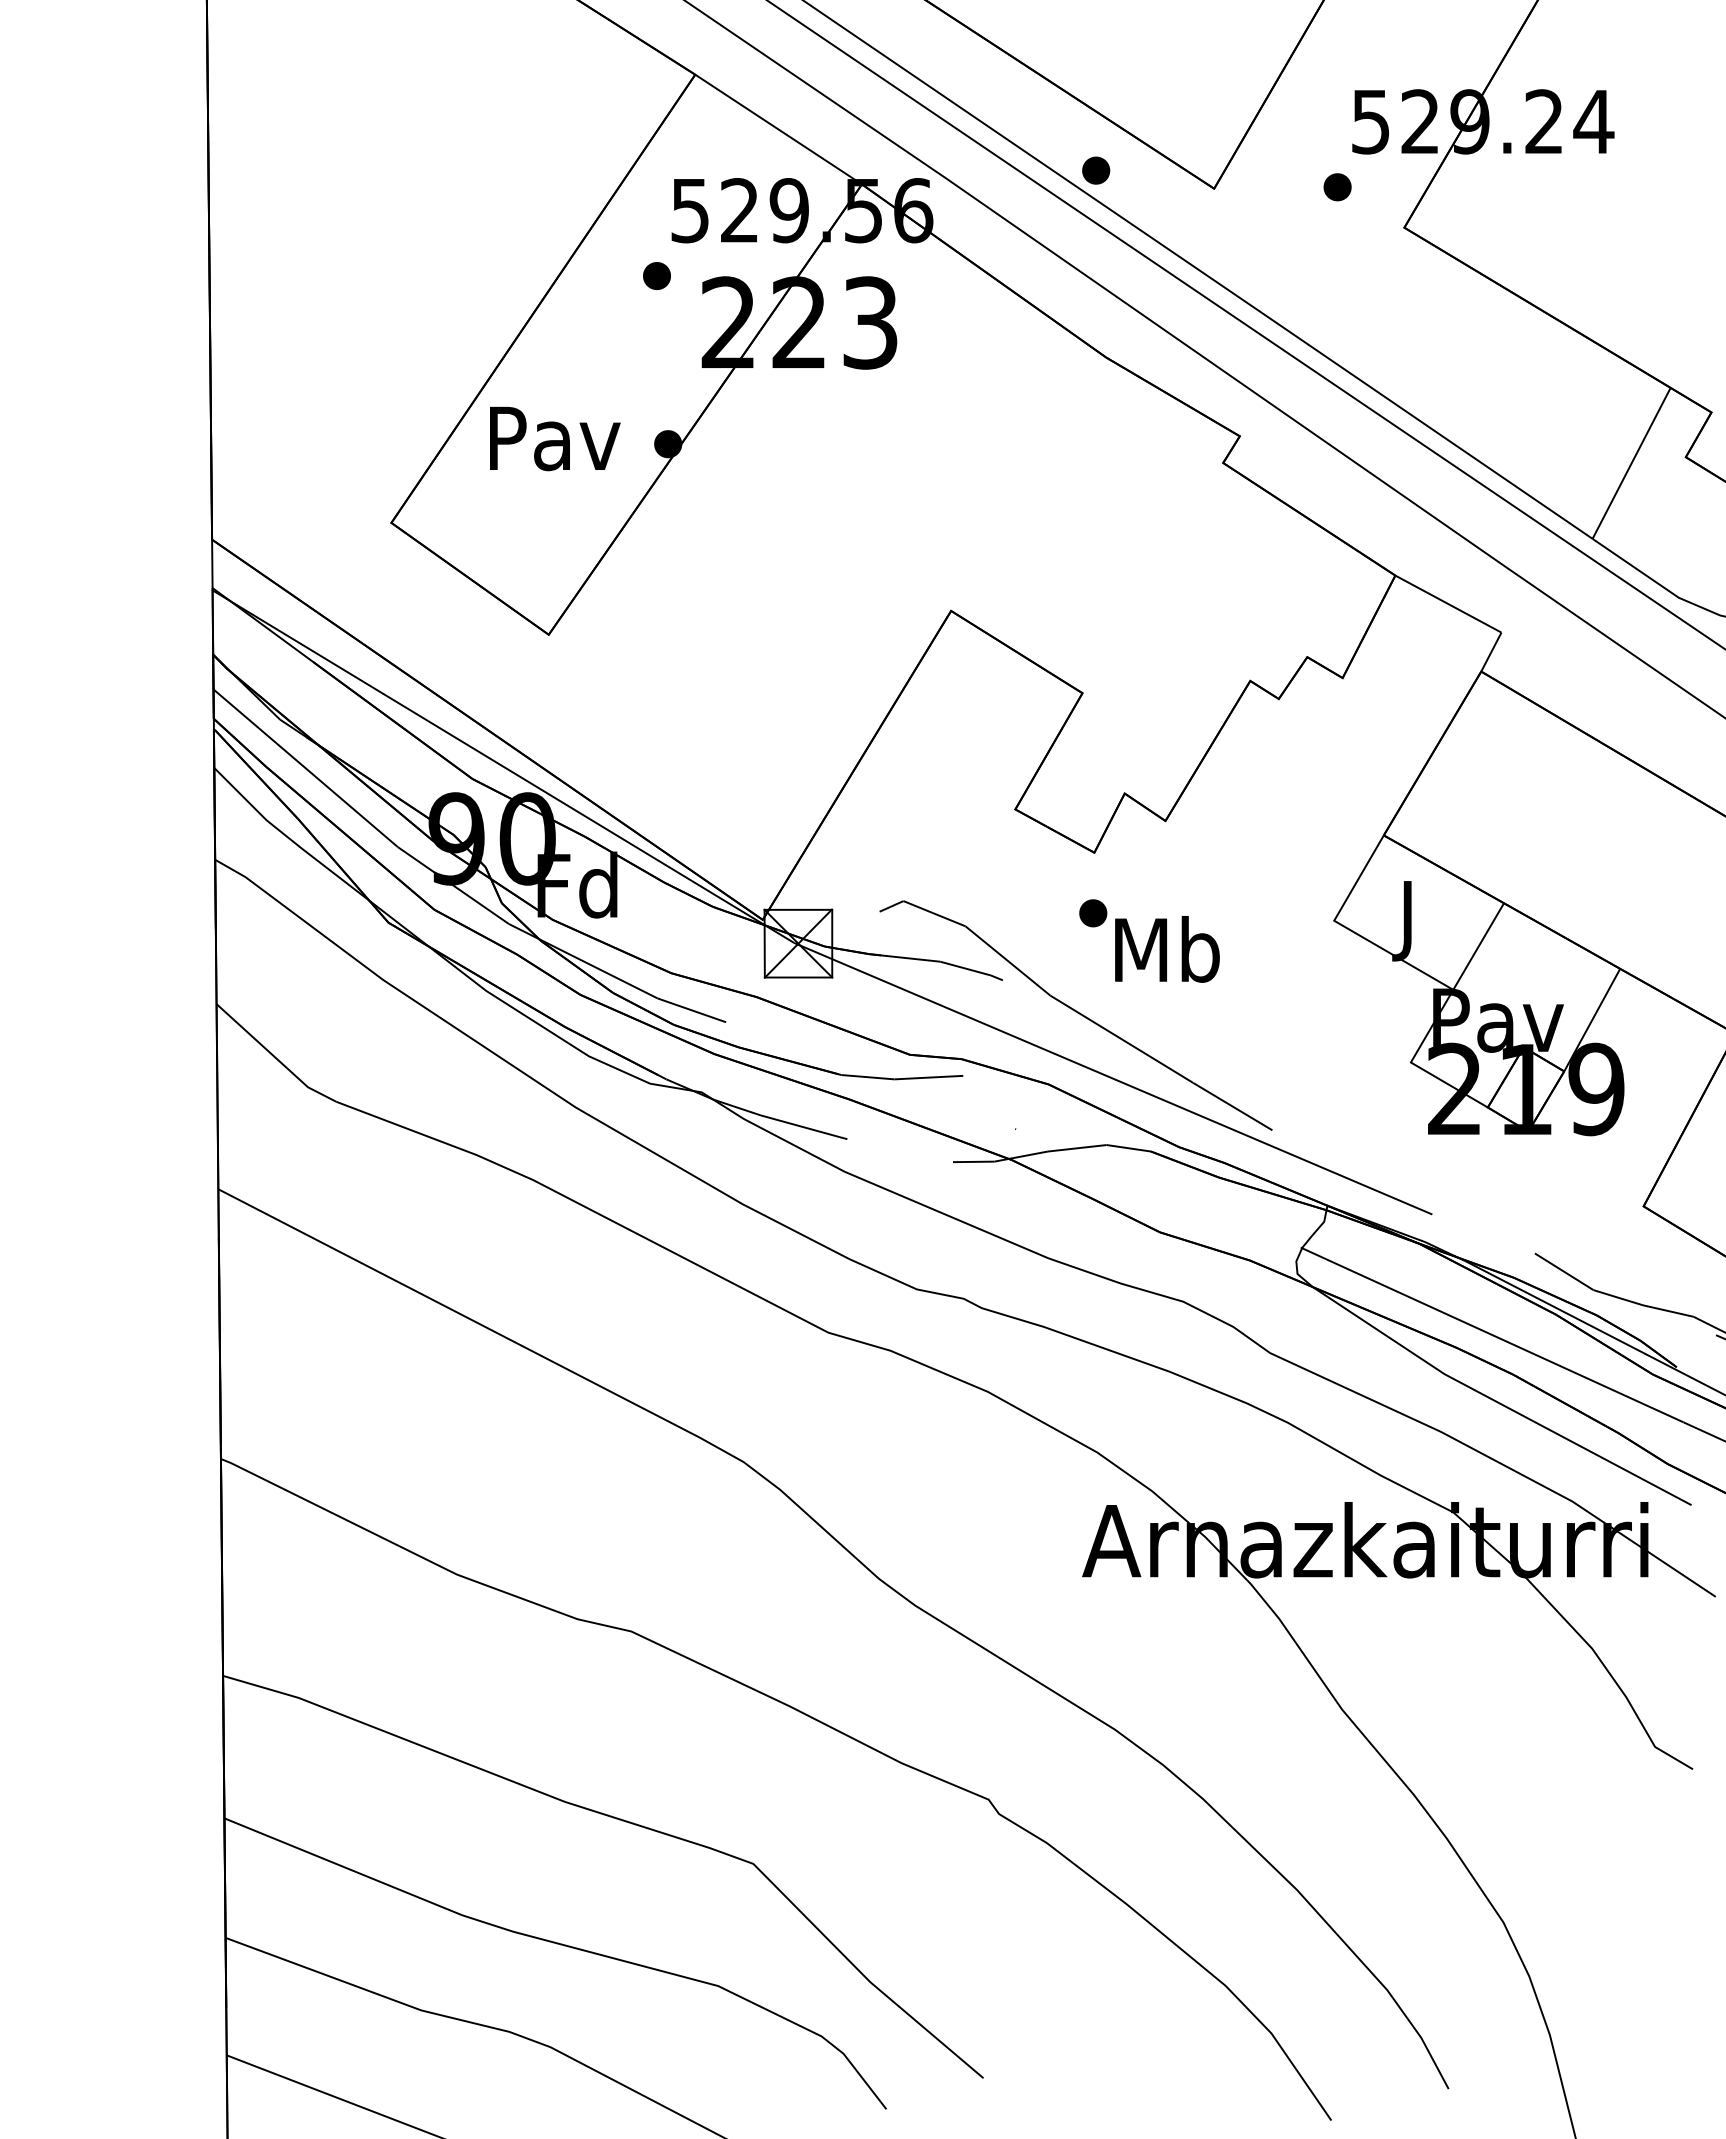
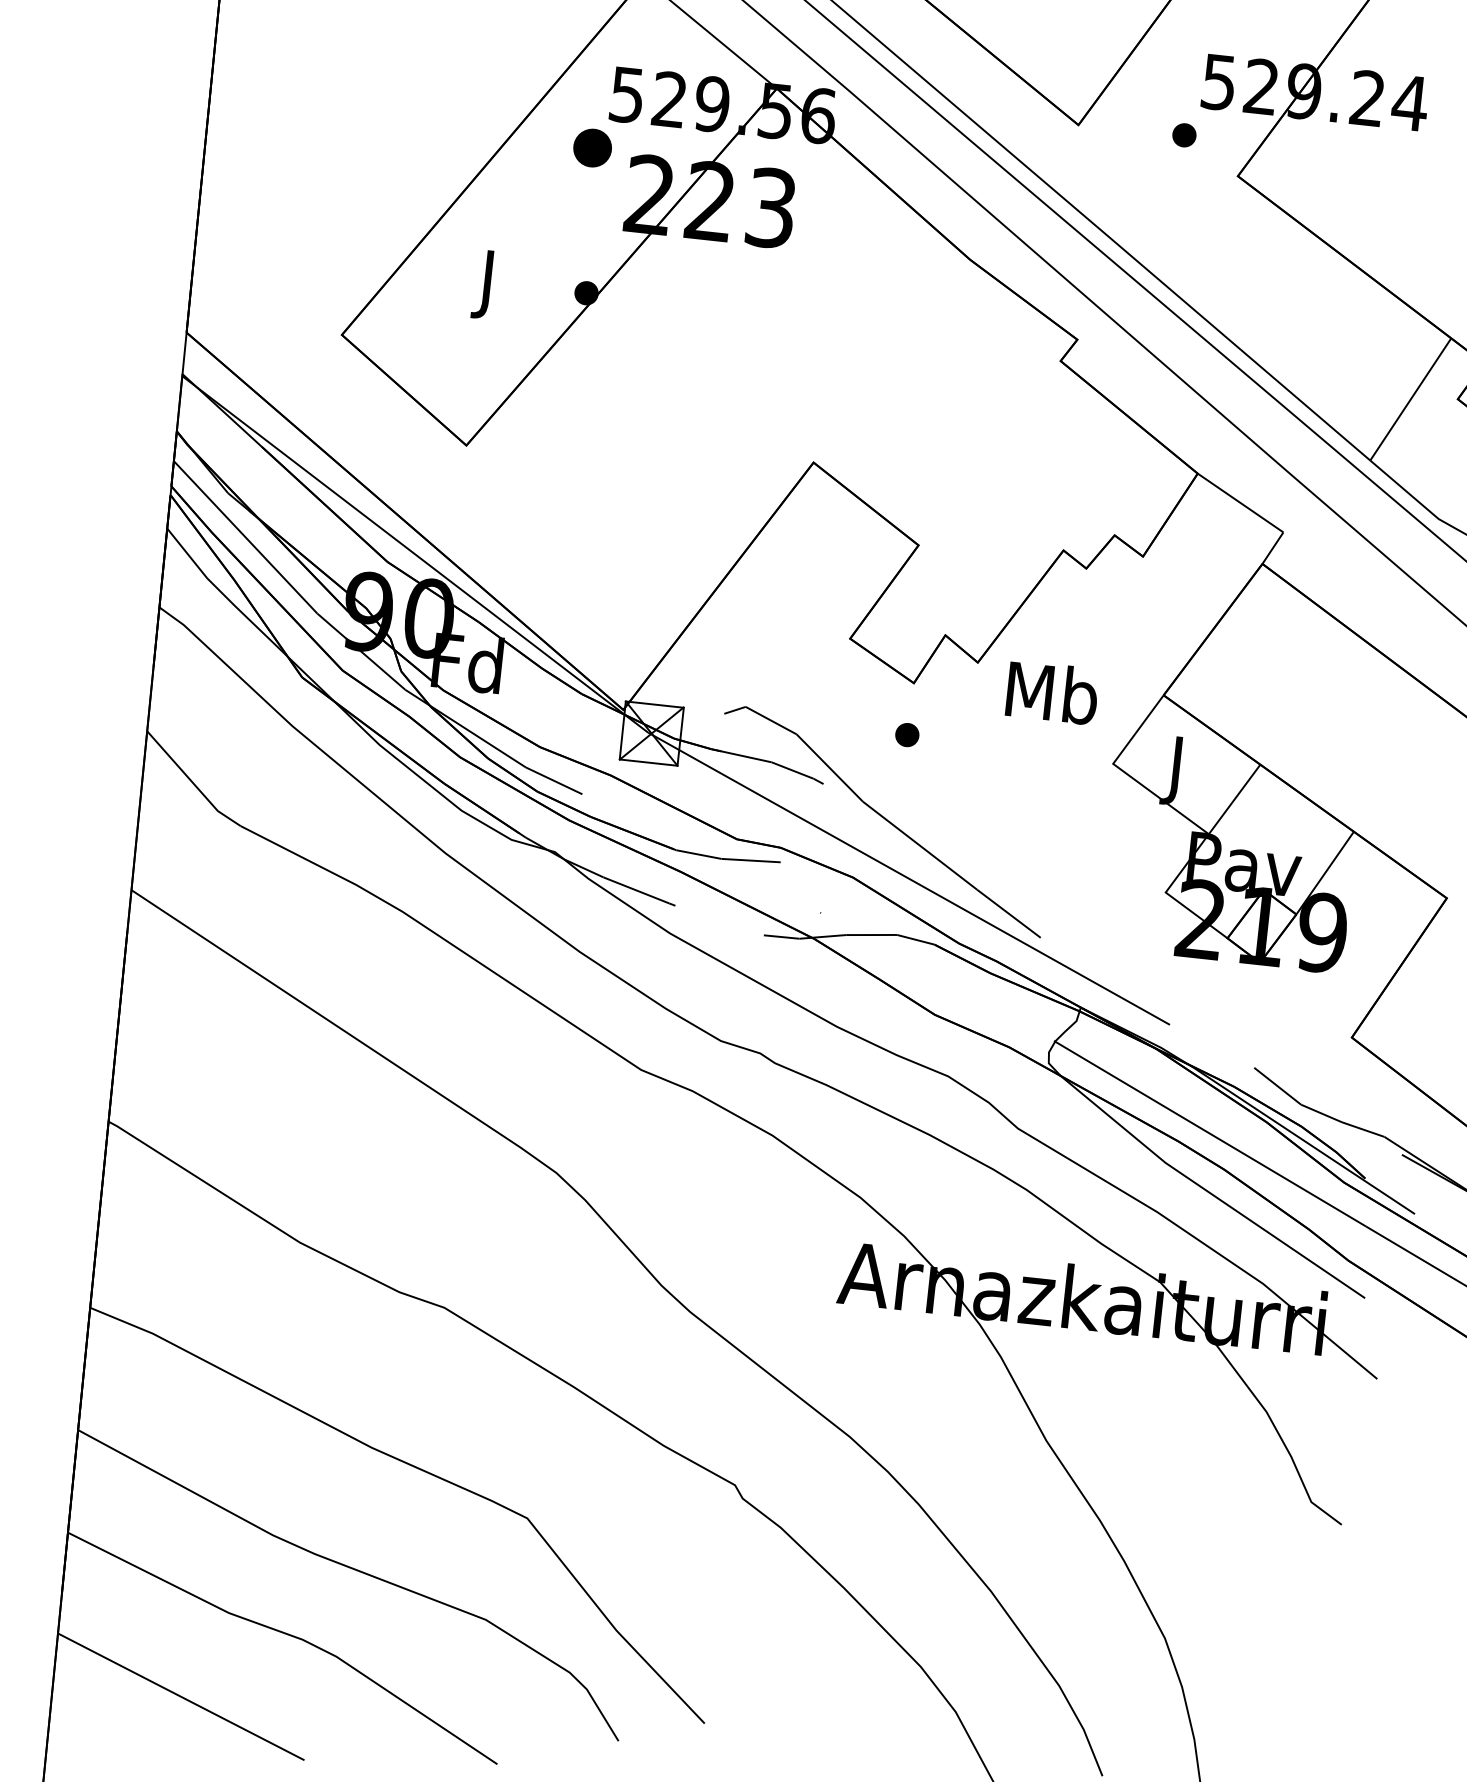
part: (1096, 170) -> (979, 98), removed
part: (656, 275) -> (592, 147), size x1.6
text: (555, 446) -> (489, 284), Pav -> J
text: (1167, 949) -> (1052, 692), moved

